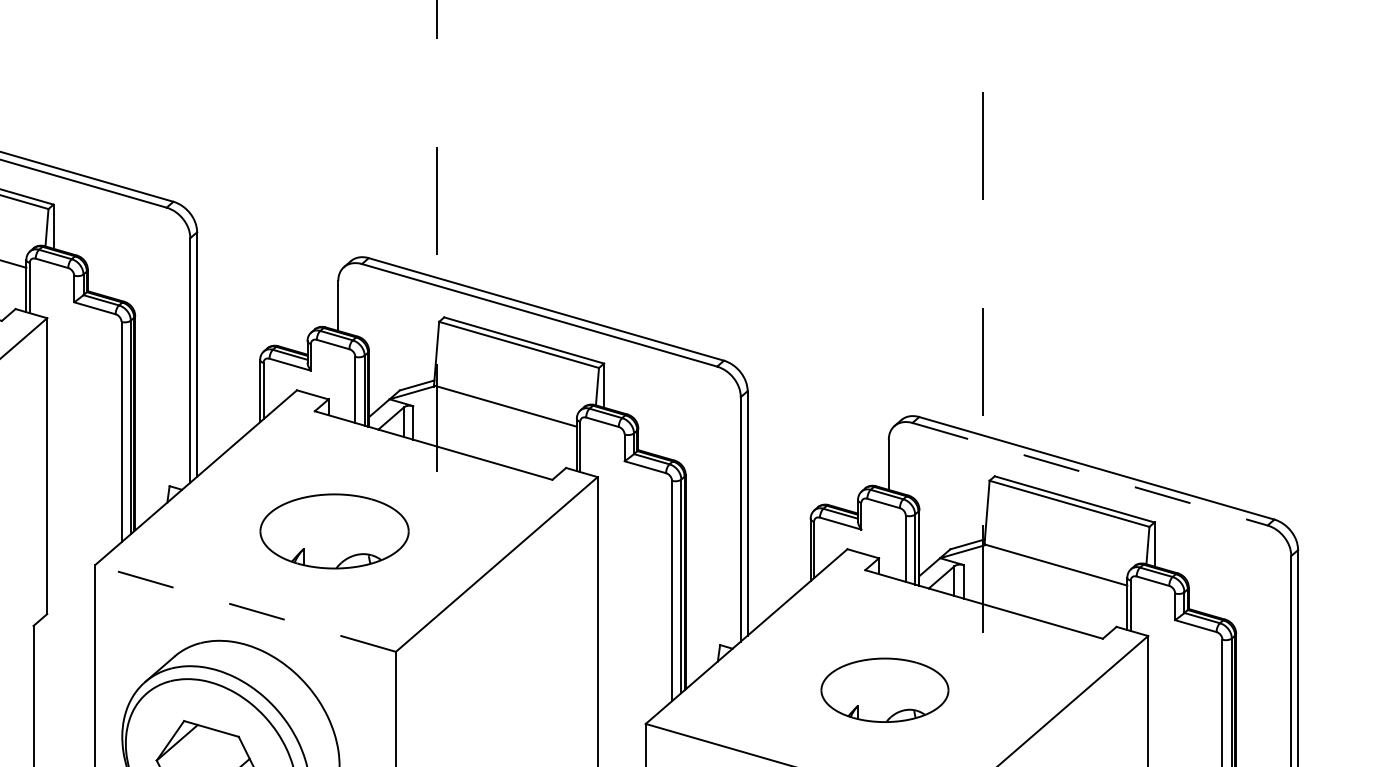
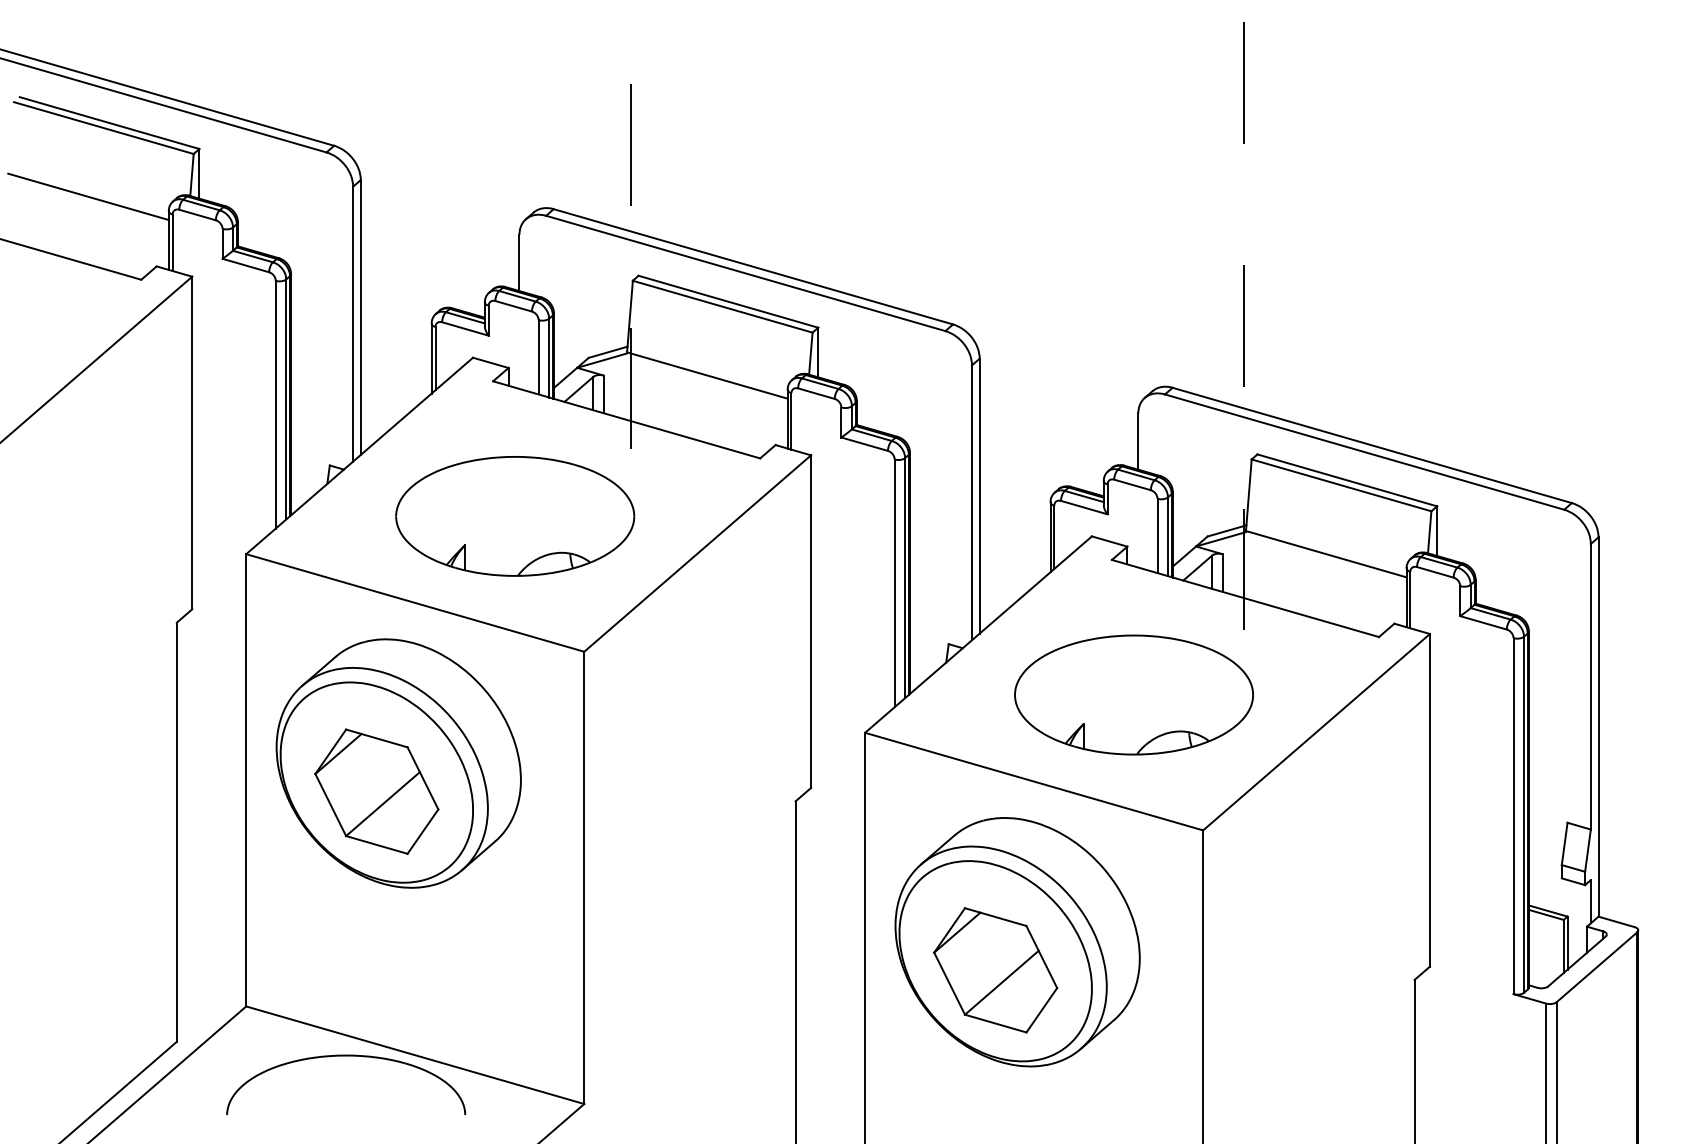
line: (1089, 474) -> (1364, 452), dashed -> solid
part: (334, 531) -> (515, 516), size x1.43
line: (245, 608) -> (415, 602), dashed -> solid
part: (884, 689) -> (1133, 694), size x1.67

